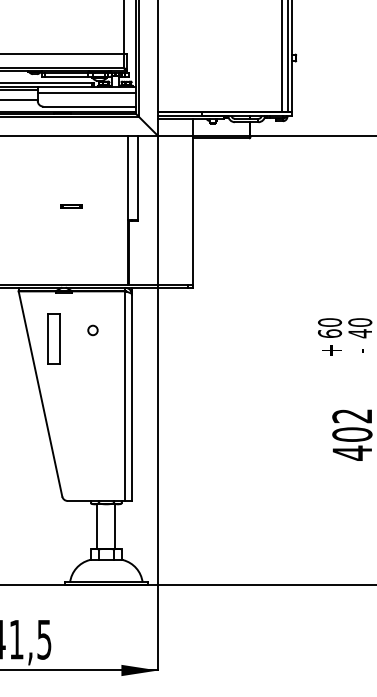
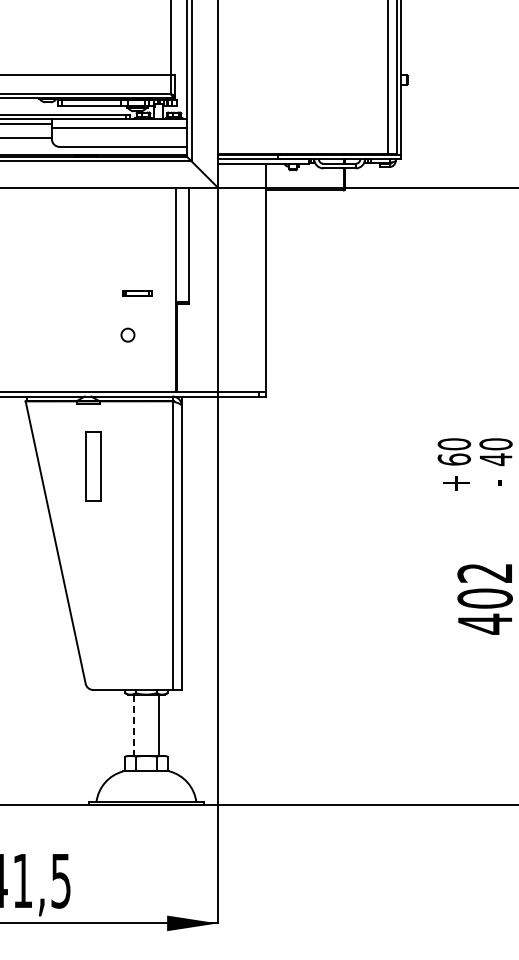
part: (71, 206) -> (137, 293), moved
circle: (92, 329) -> (127, 334), moved
part: (54, 338) -> (93, 466), moved
line: (97, 526) -> (134, 725), solid -> dashed

